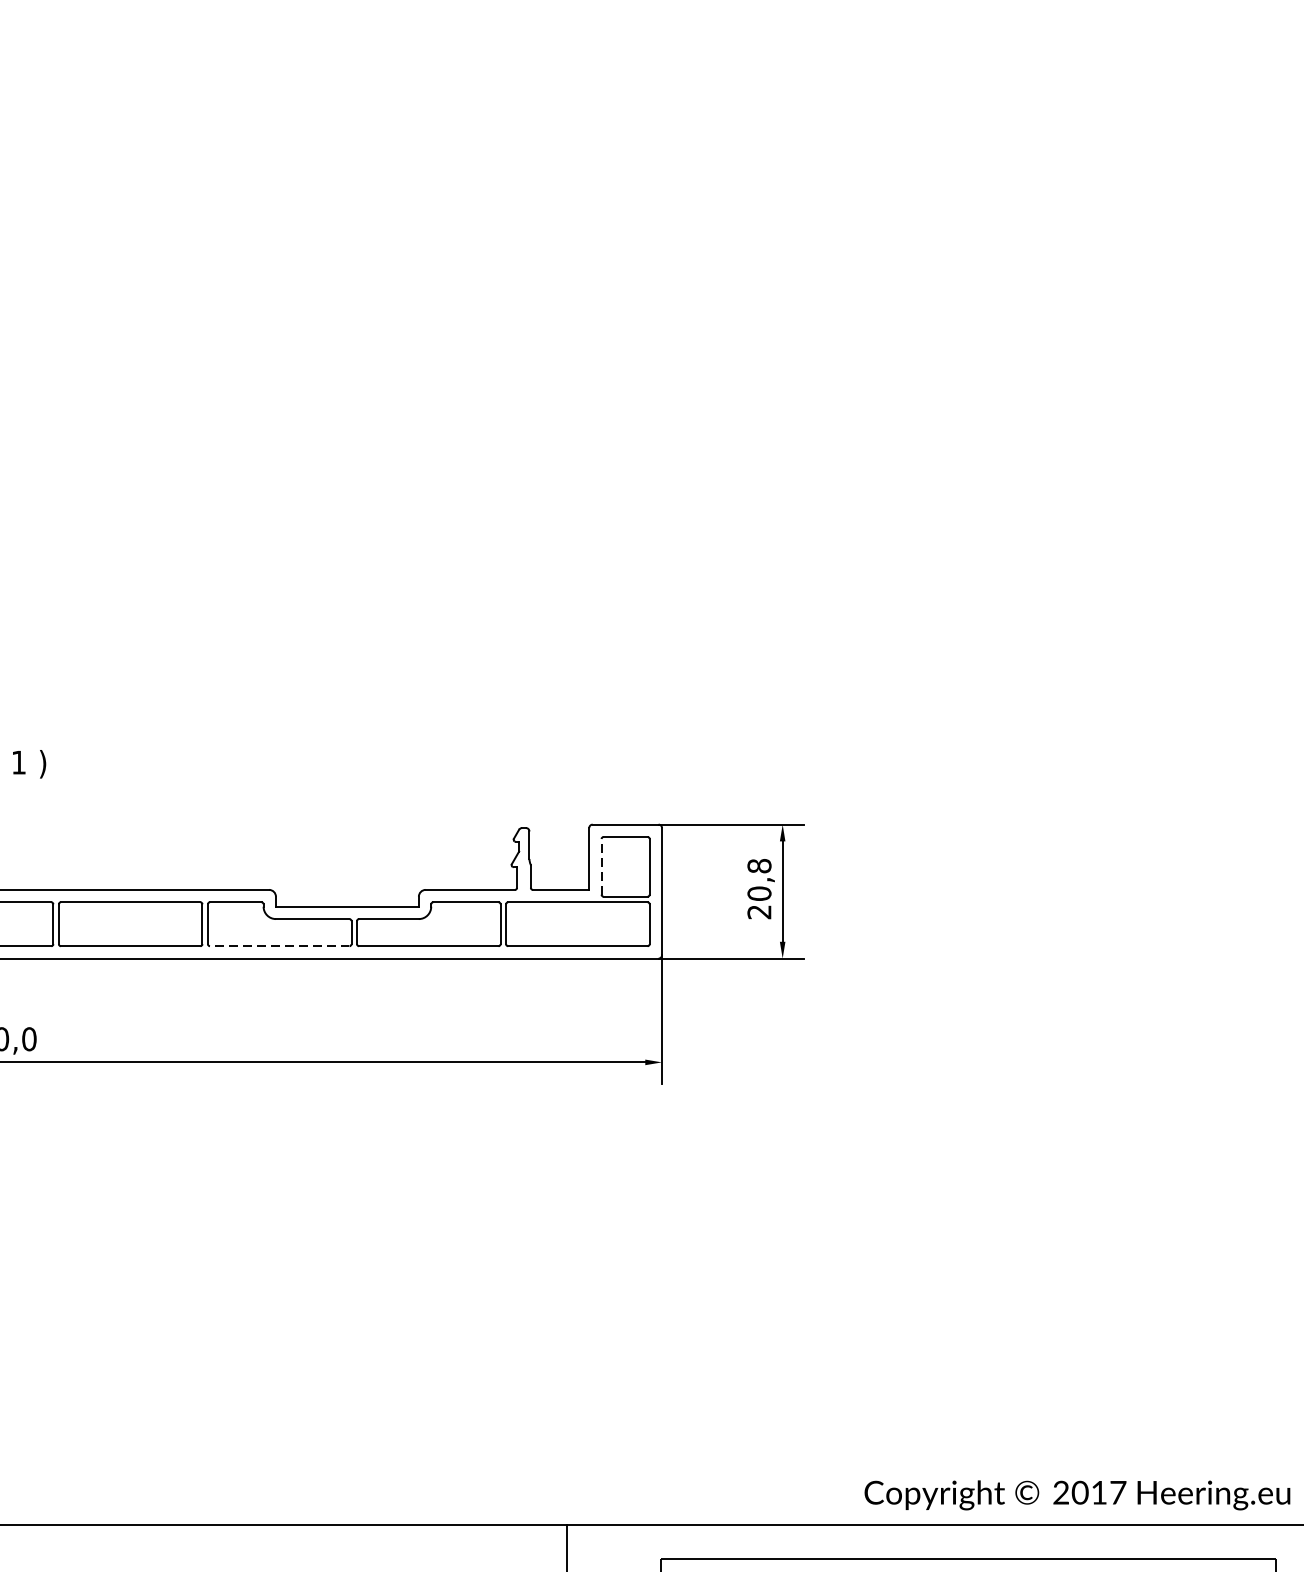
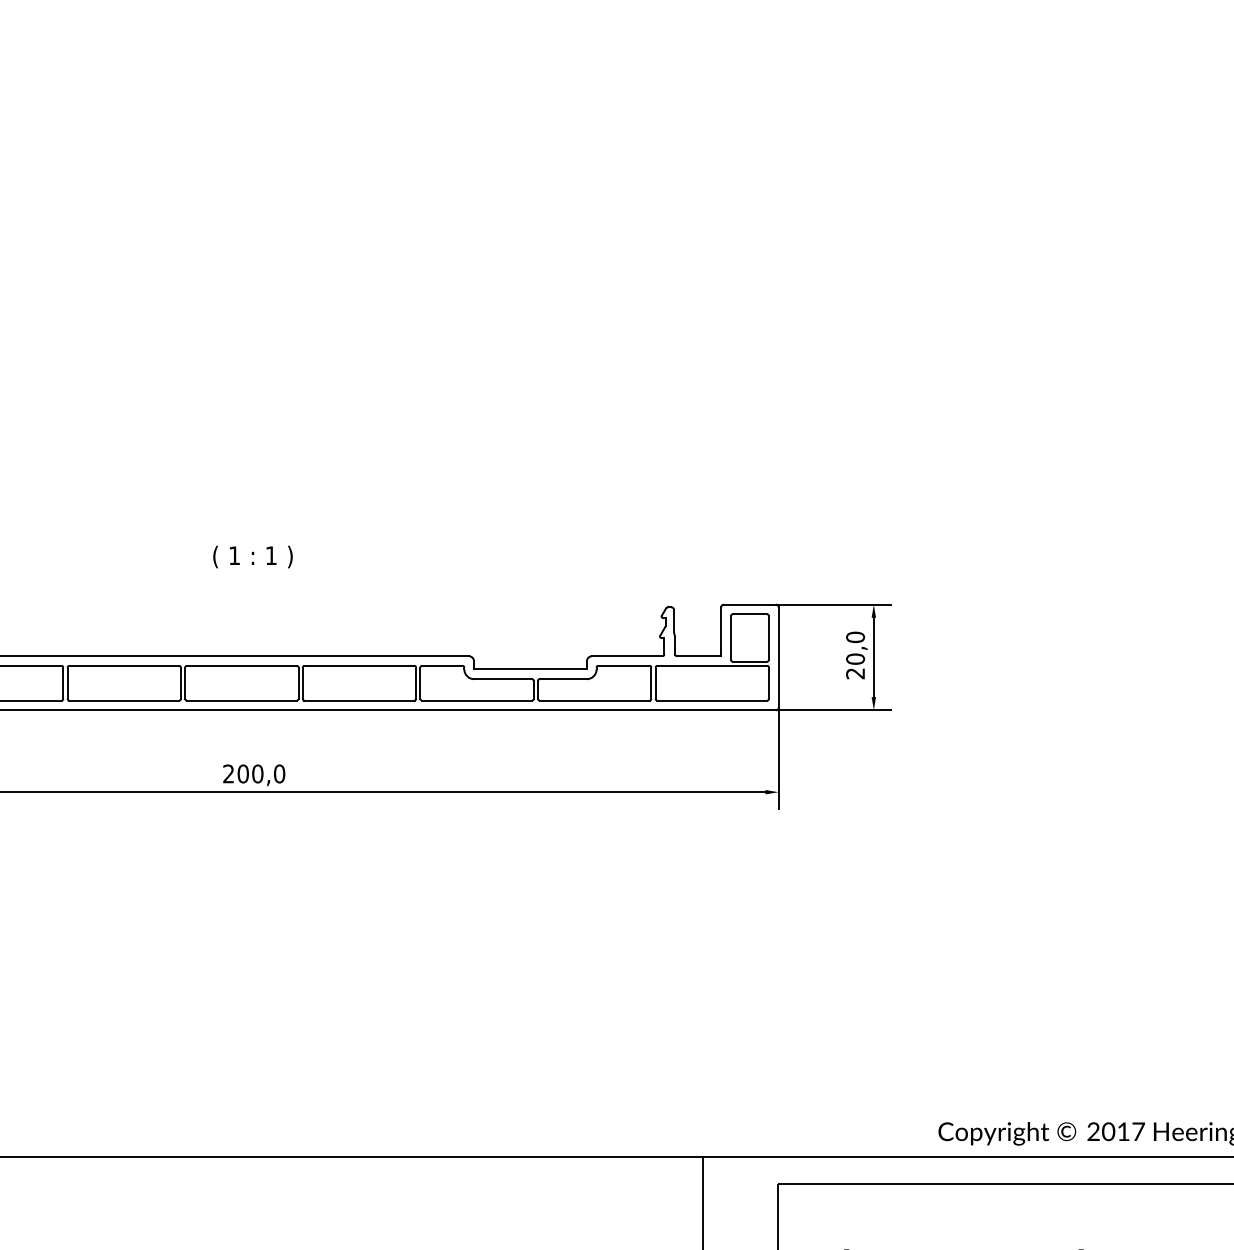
line: (602, 866) -> (731, 637), dashed -> solid
text: (759, 866) -> (855, 637), 20,8 -> 20,0
line: (278, 946) -> (476, 700), dashed -> solid

